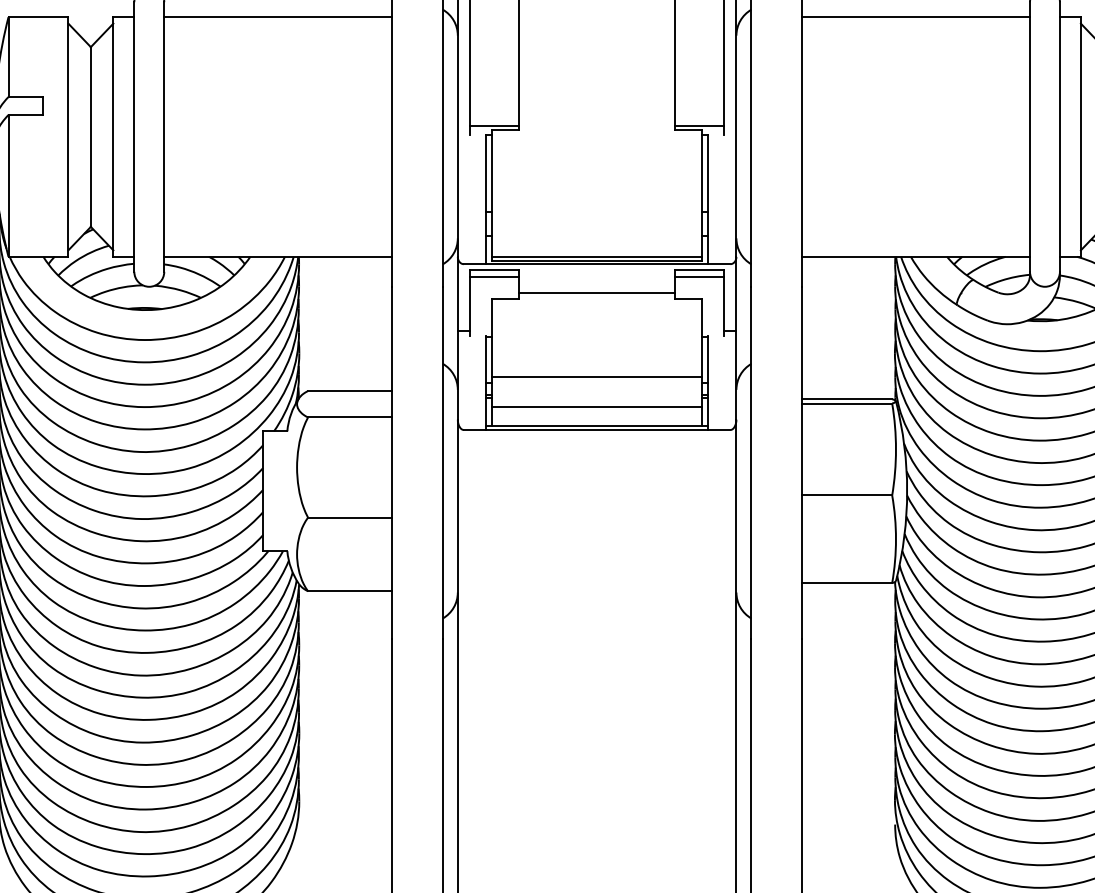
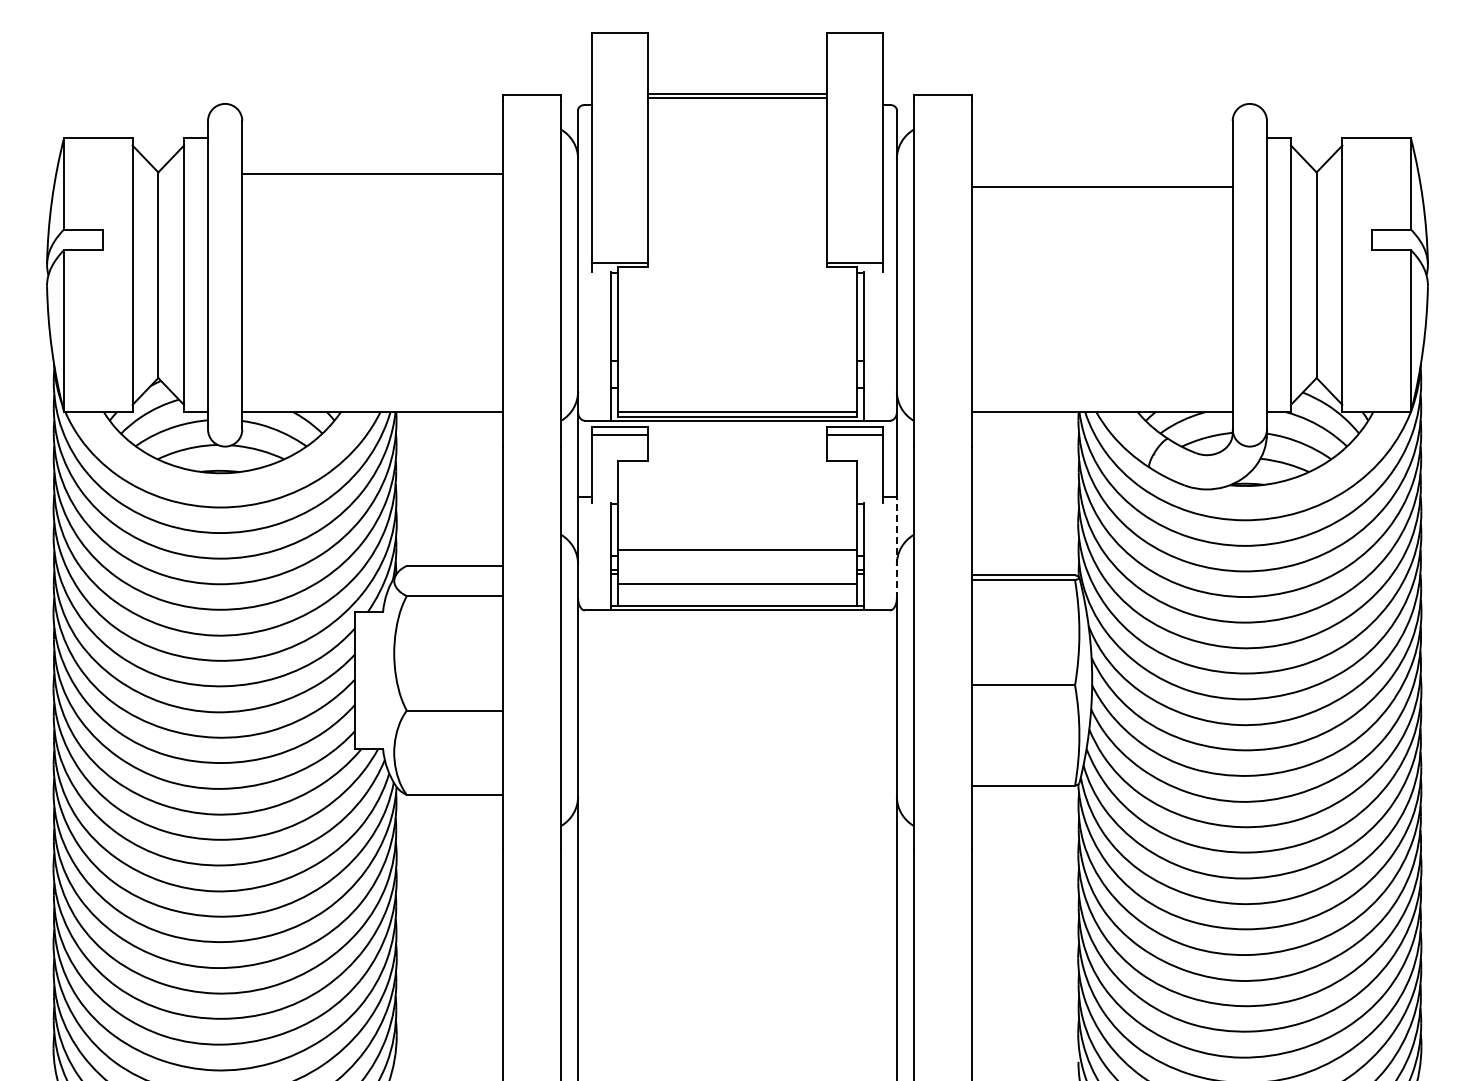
line: (278, 17) -> (372, 174), moved
line: (916, 17) -> (1102, 187), moved
line: (597, 292) -> (737, 453), removed
line: (736, 374) -> (896, 547), solid -> dashed

